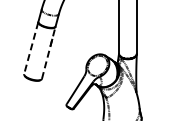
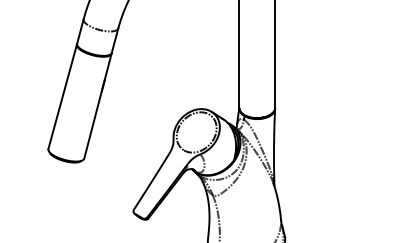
line: (31, 48) -> (63, 97), dashed -> solid
line: (48, 52) -> (97, 105), dashed -> solid

